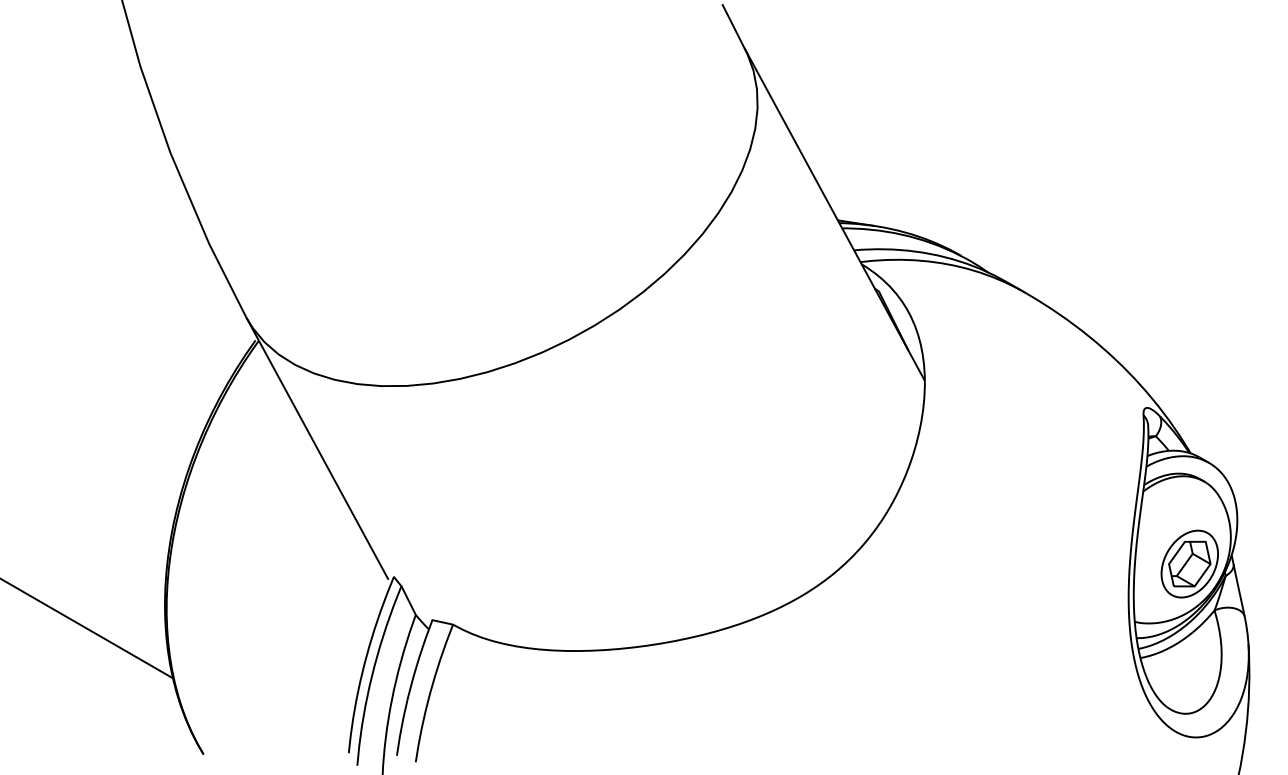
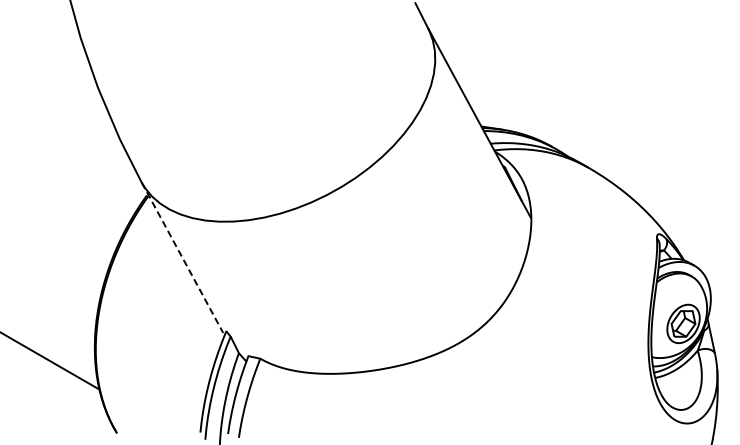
line: (317, 448) -> (182, 257), solid -> dashed

